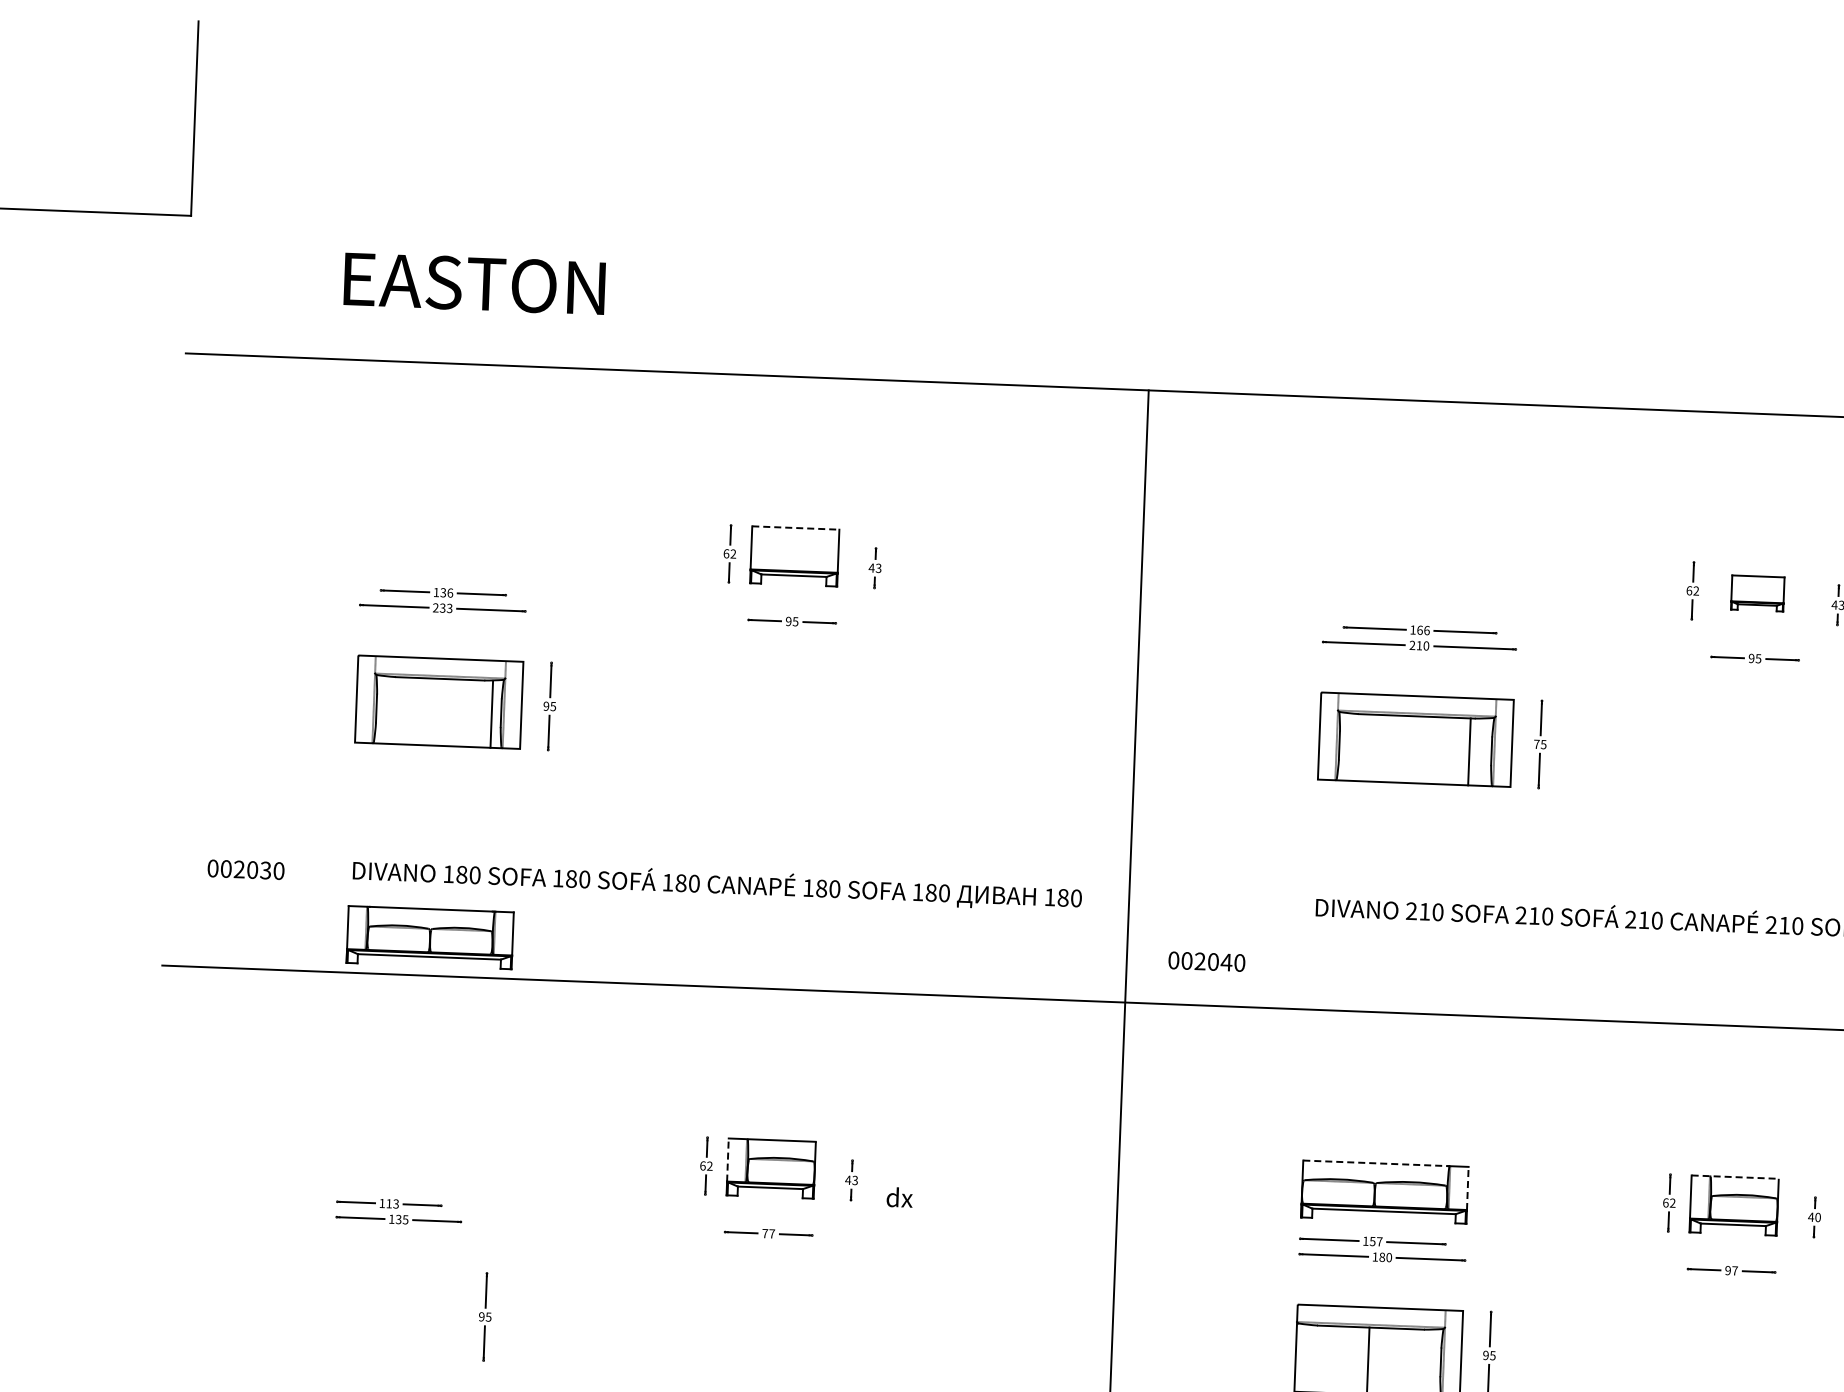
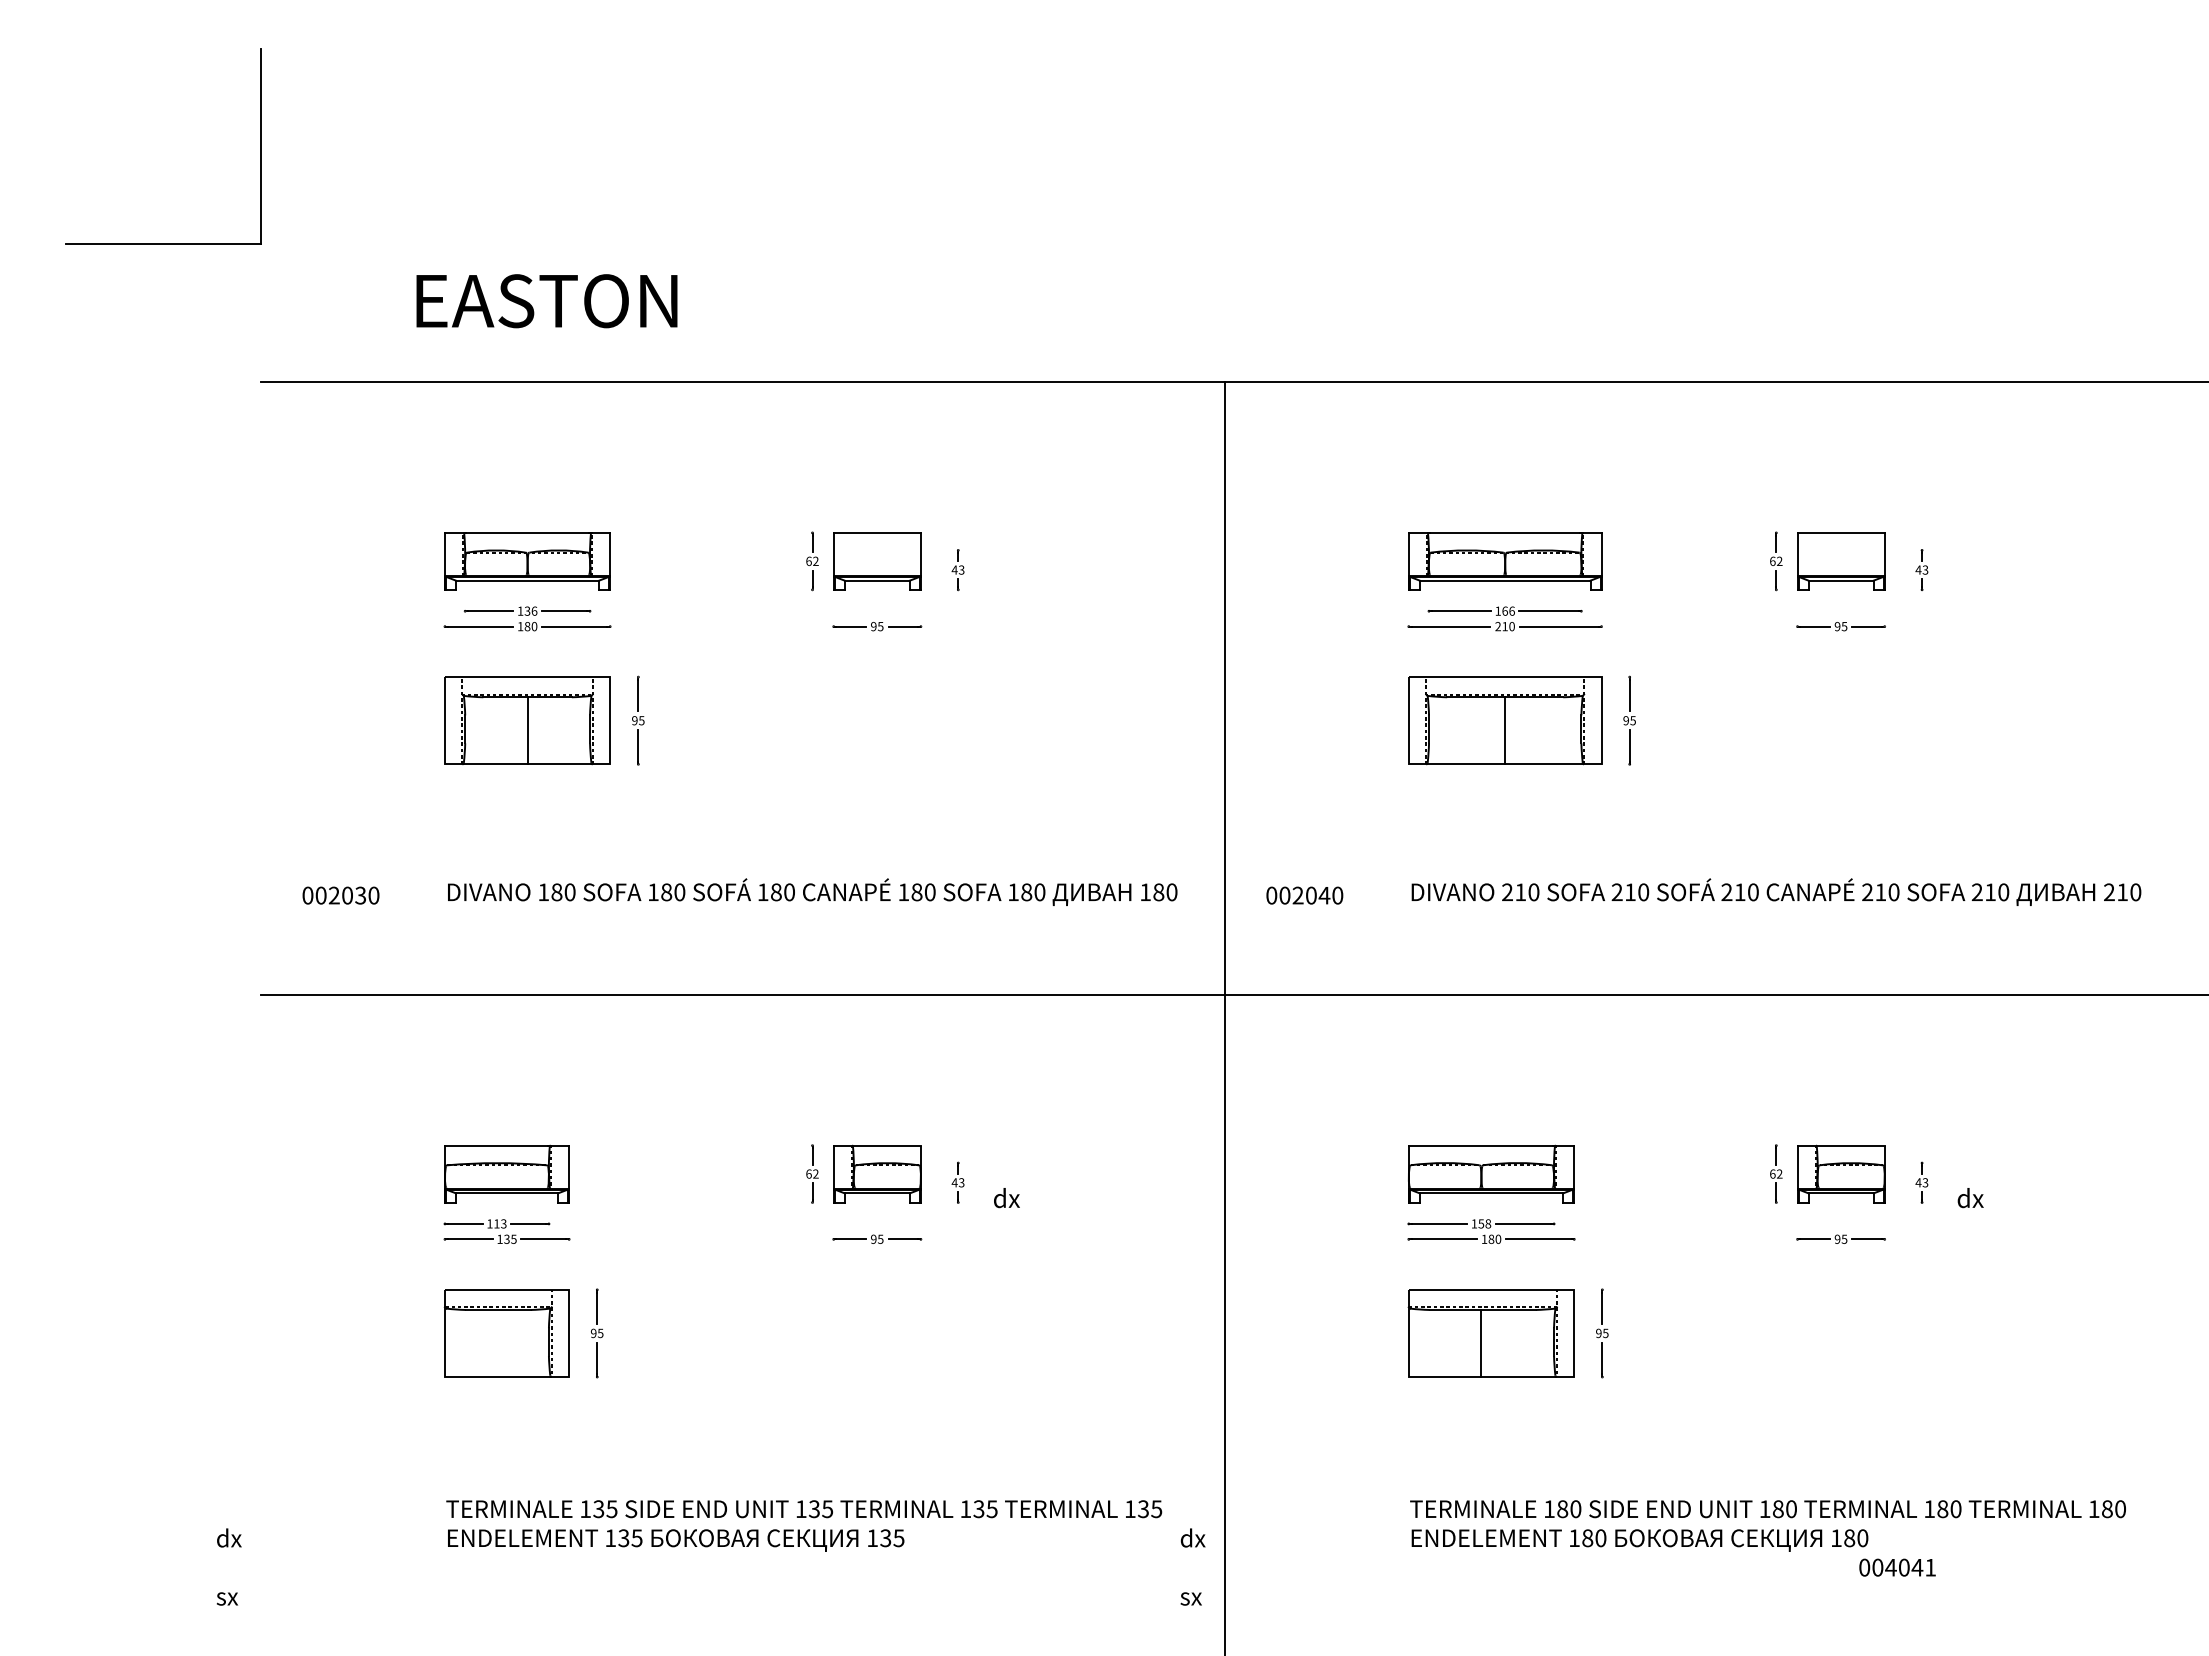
line: (796, 527) -> (877, 532), dashed -> solid
part: (1422, 580) -> (1505, 561), added
part: (1758, 593) -> (1841, 561), size x1.67
text: (442, 608) -> (527, 626), 233 -> 180
line: (491, 714) -> (527, 730), moved
text: (1537, 744) -> (1626, 720), 75 -> 95
line: (1469, 751) -> (1505, 730), moved
part: (430, 937) -> (527, 561), moved
text: (1206, 961) -> (1304, 895), moved
part: (400, 1153) -> (506, 1173), added
line: (727, 1160) -> (833, 1167), dashed -> solid
line: (1376, 1163) -> (1482, 1145), dashed -> solid
line: (1735, 1177) -> (1841, 1145), dashed -> solid
line: (1468, 1188) -> (1574, 1167), dashed -> solid
text: (1818, 1217) -> (1925, 1182), 40 -> 43
text: (768, 1232) -> (877, 1238), 77 -> 95
text: (1379, 1241) -> (1488, 1223), 157 -> 158
text: (1735, 1270) -> (1844, 1238), 97 -> 95
part: (394, 1313) -> (506, 1333), added

